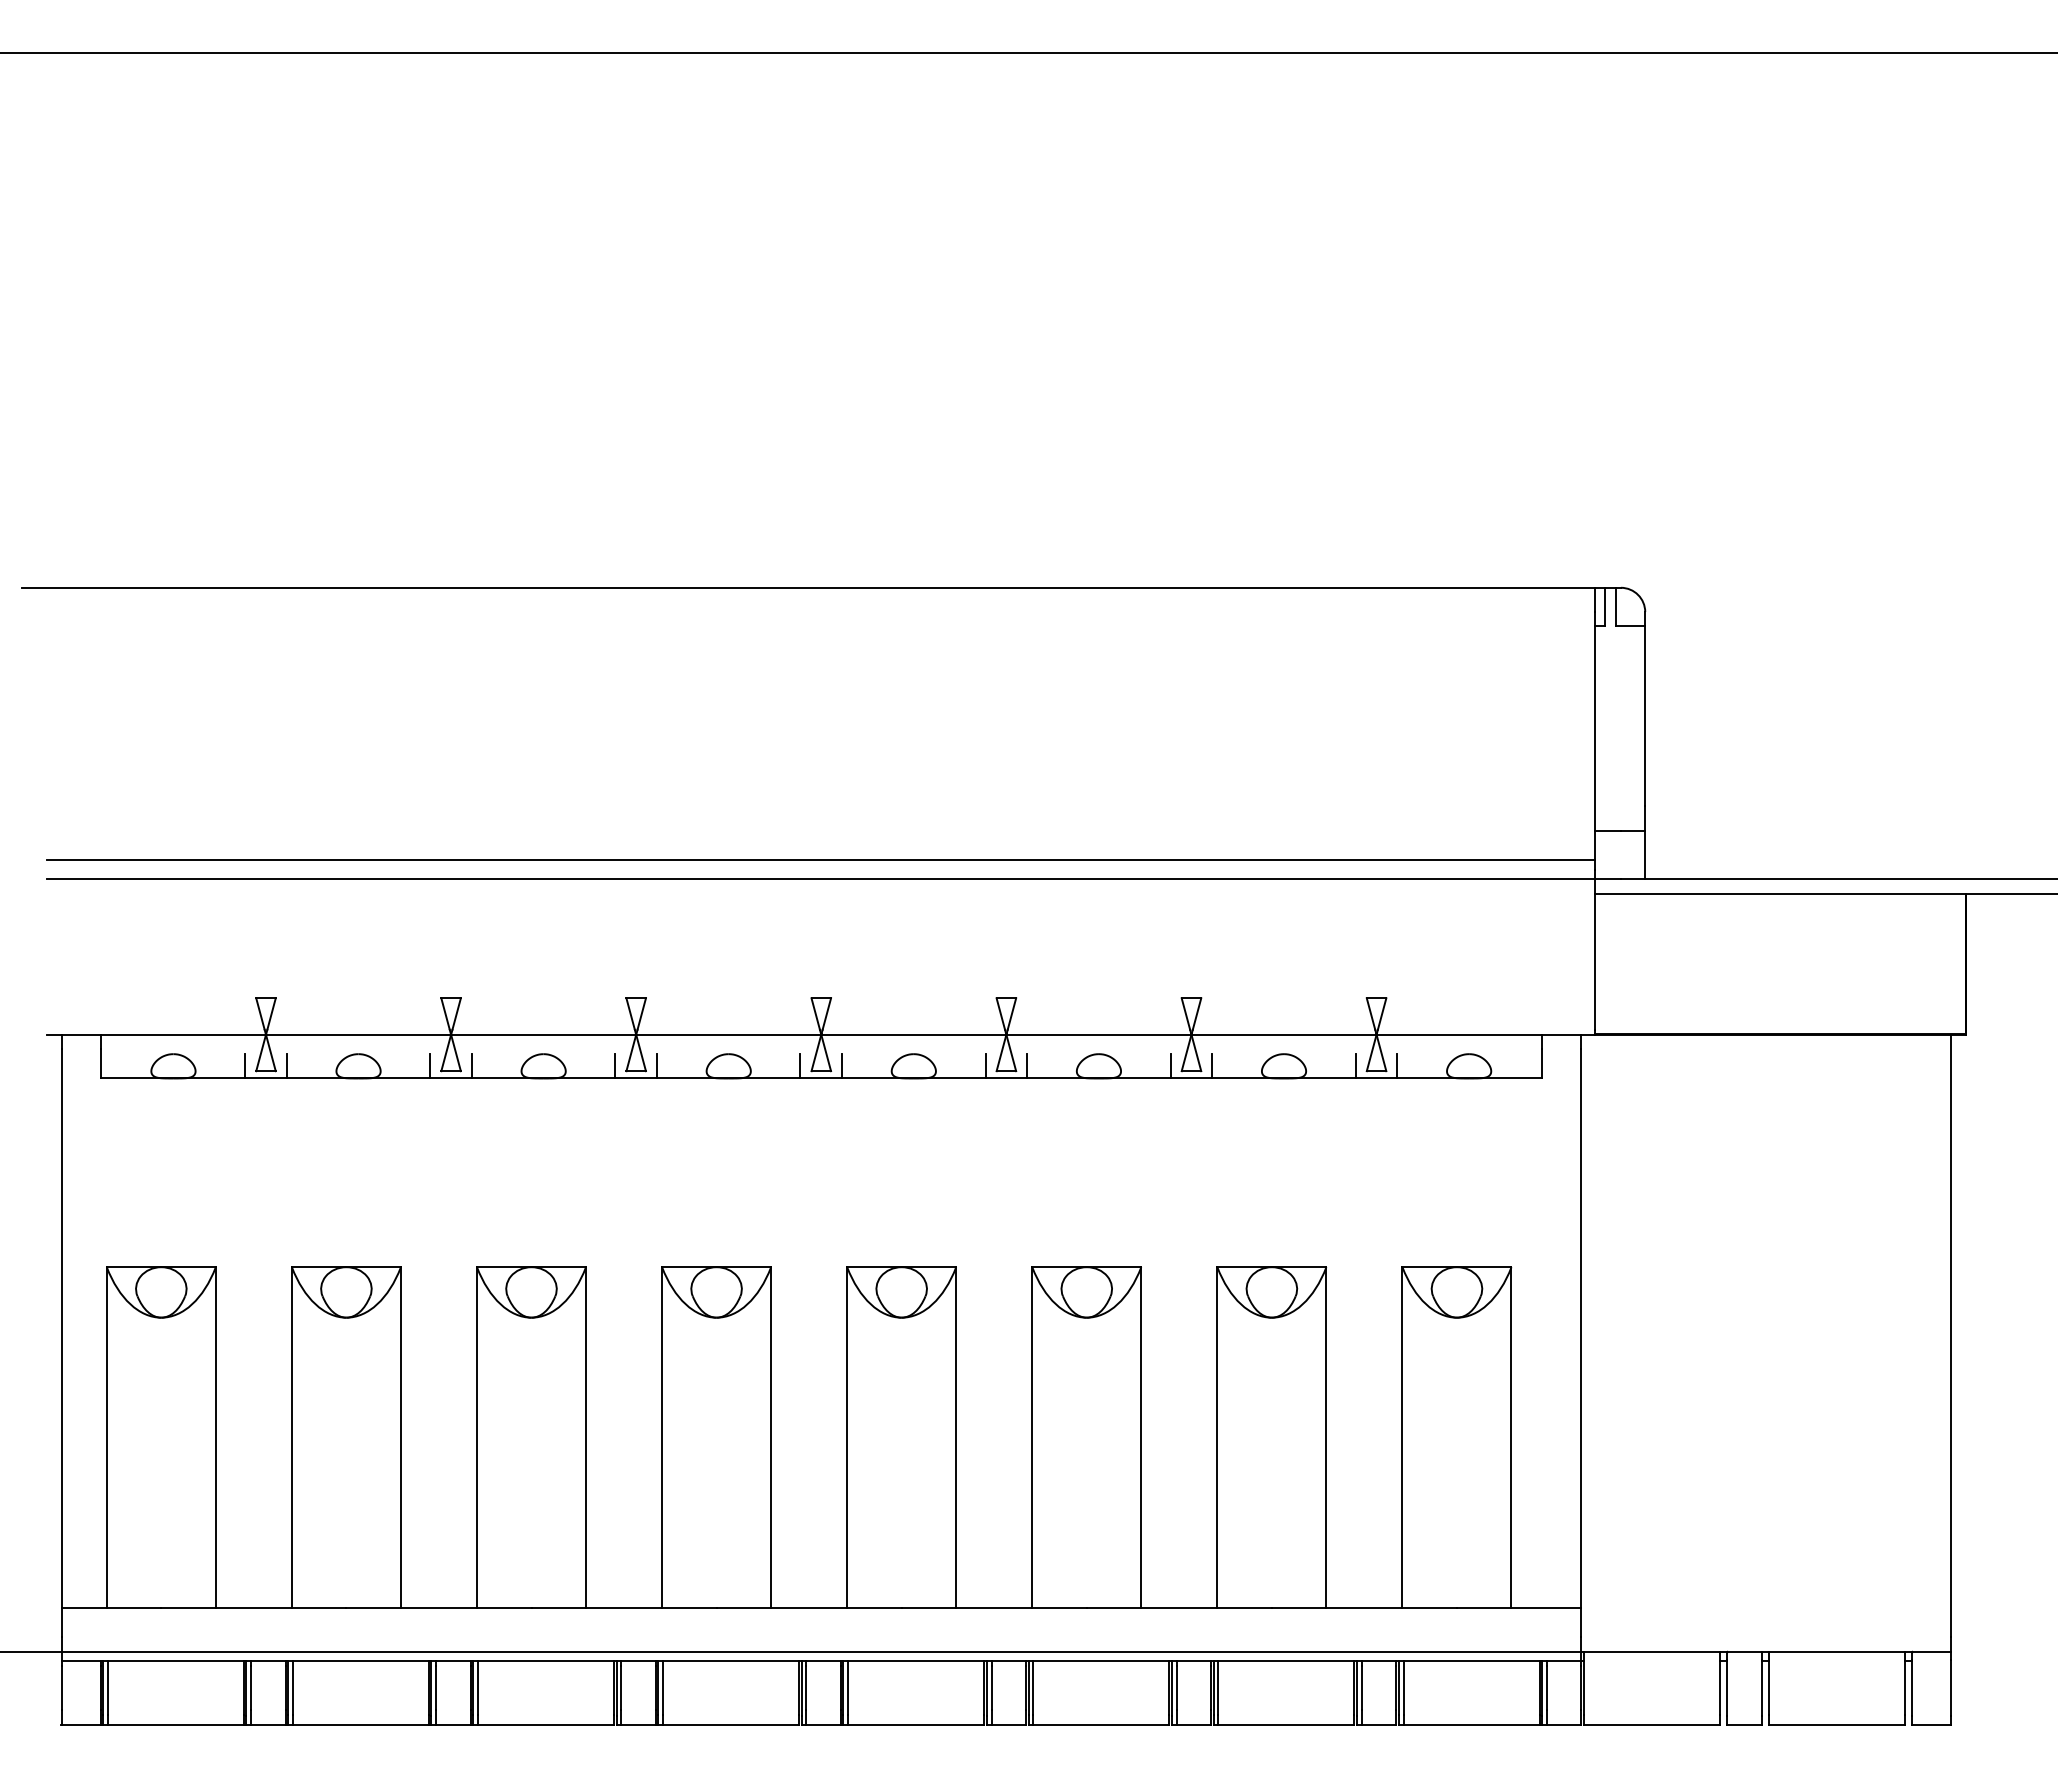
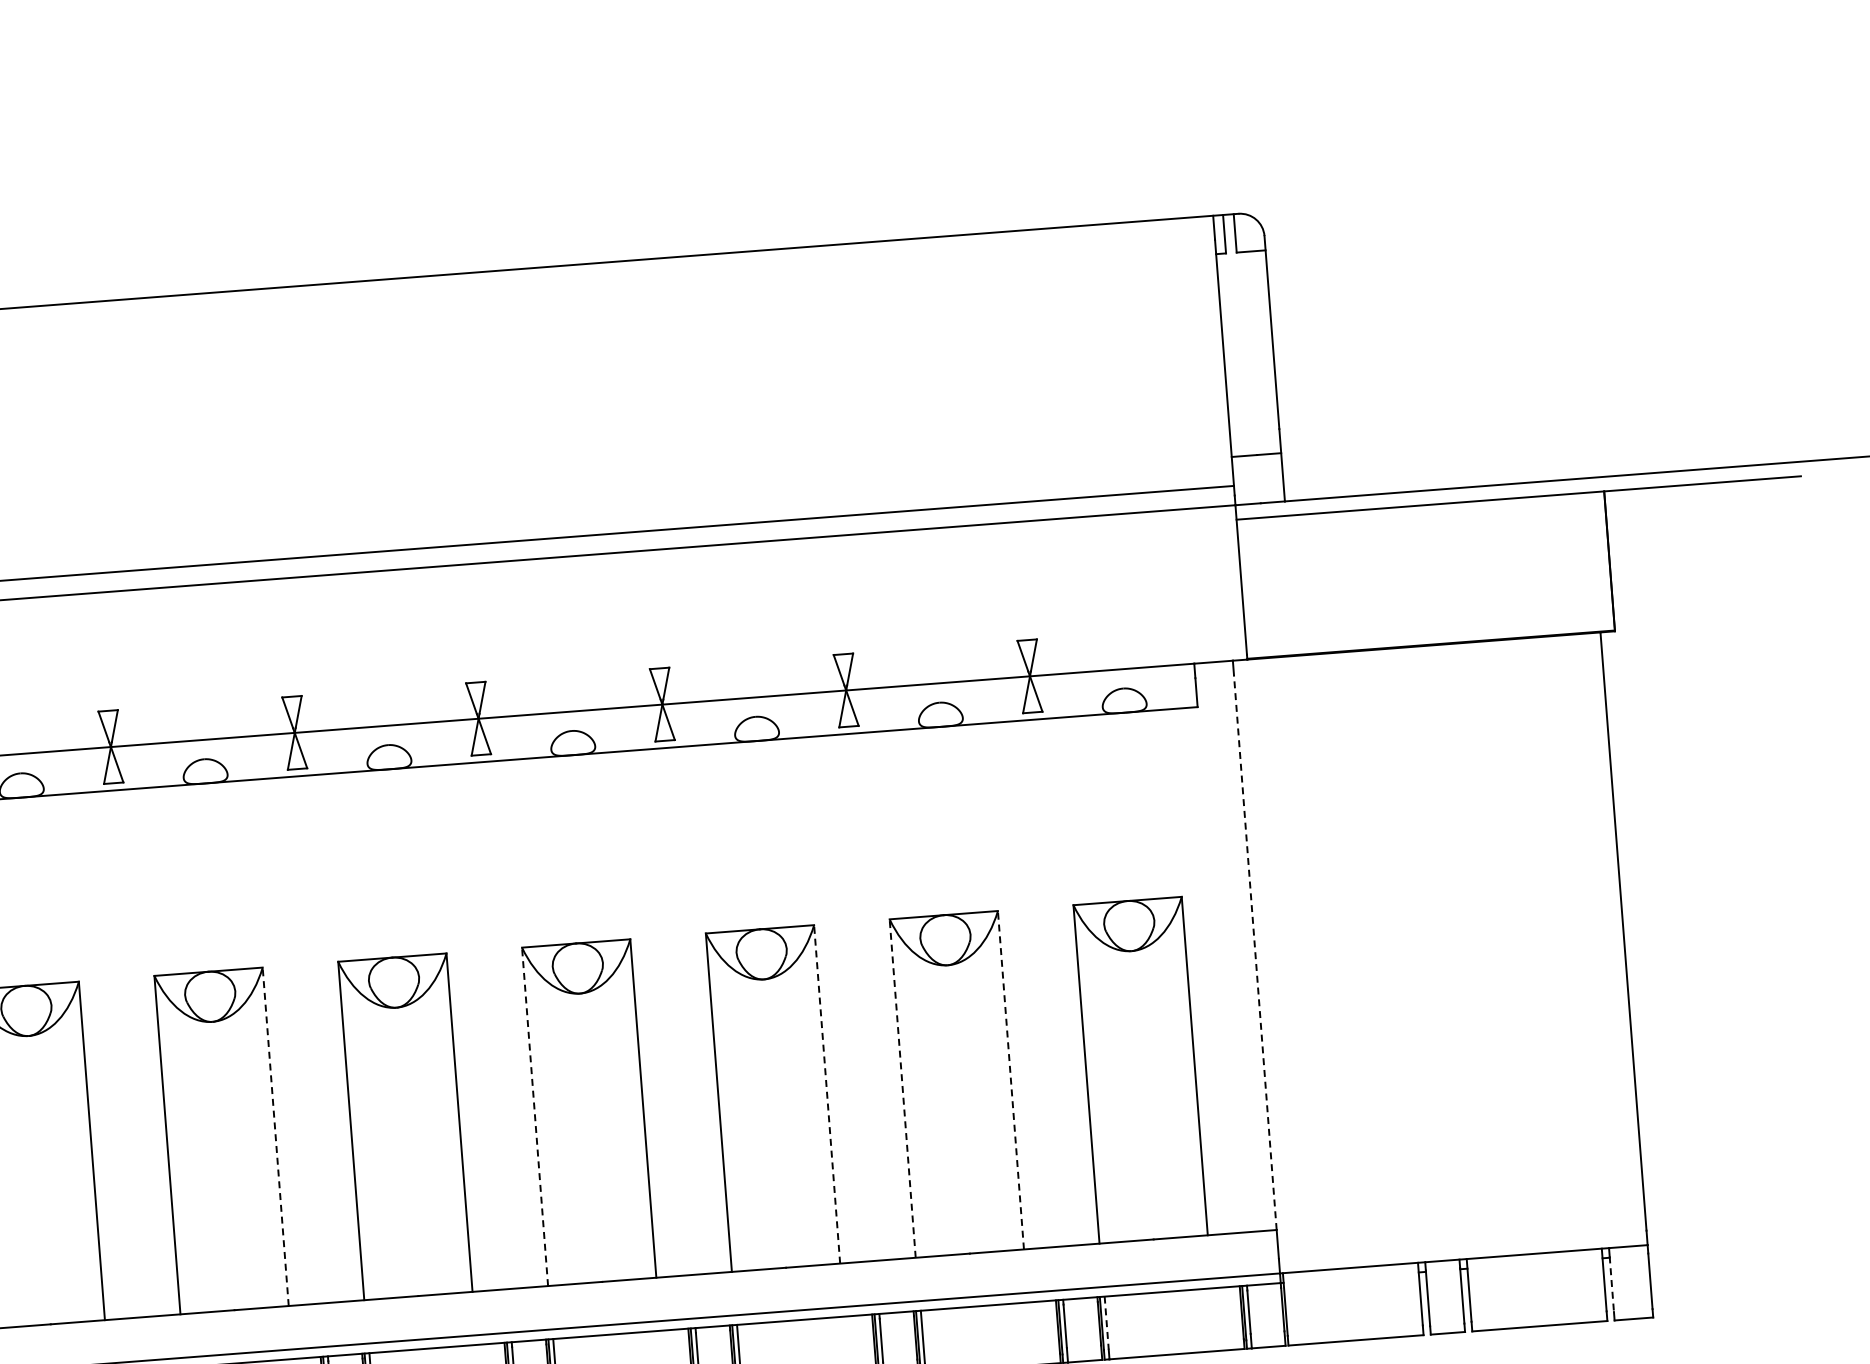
line: (430, 1066) -> (92, 780), removed
line: (472, 1066) -> (134, 776), removed
line: (615, 1066) -> (276, 766), removed
line: (657, 1066) -> (318, 762), removed
line: (800, 1066) -> (460, 751), removed
line: (842, 1066) -> (502, 748), removed
line: (985, 1066) -> (644, 737), removed
line: (1027, 1066) -> (685, 734), removed
line: (1170, 1066) -> (827, 723), removed
line: (1212, 1066) -> (869, 720), removed
line: (1355, 1066) -> (1011, 709), removed
line: (1397, 1066) -> (1053, 706), removed
line: (1580, 1328) -> (1254, 952), solid -> dashed
line: (586, 1437) -> (276, 1136), solid -> dashed
line: (847, 1437) -> (535, 1116), solid -> dashed
line: (1141, 1437) -> (827, 1094), solid -> dashed
line: (1217, 1437) -> (902, 1088), solid -> dashed
line: (1326, 1437) -> (1011, 1080), solid -> dashed
line: (1403, 1688) -> (1106, 1323), solid -> dashed
line: (1912, 1688) -> (1612, 1284), solid -> dashed

